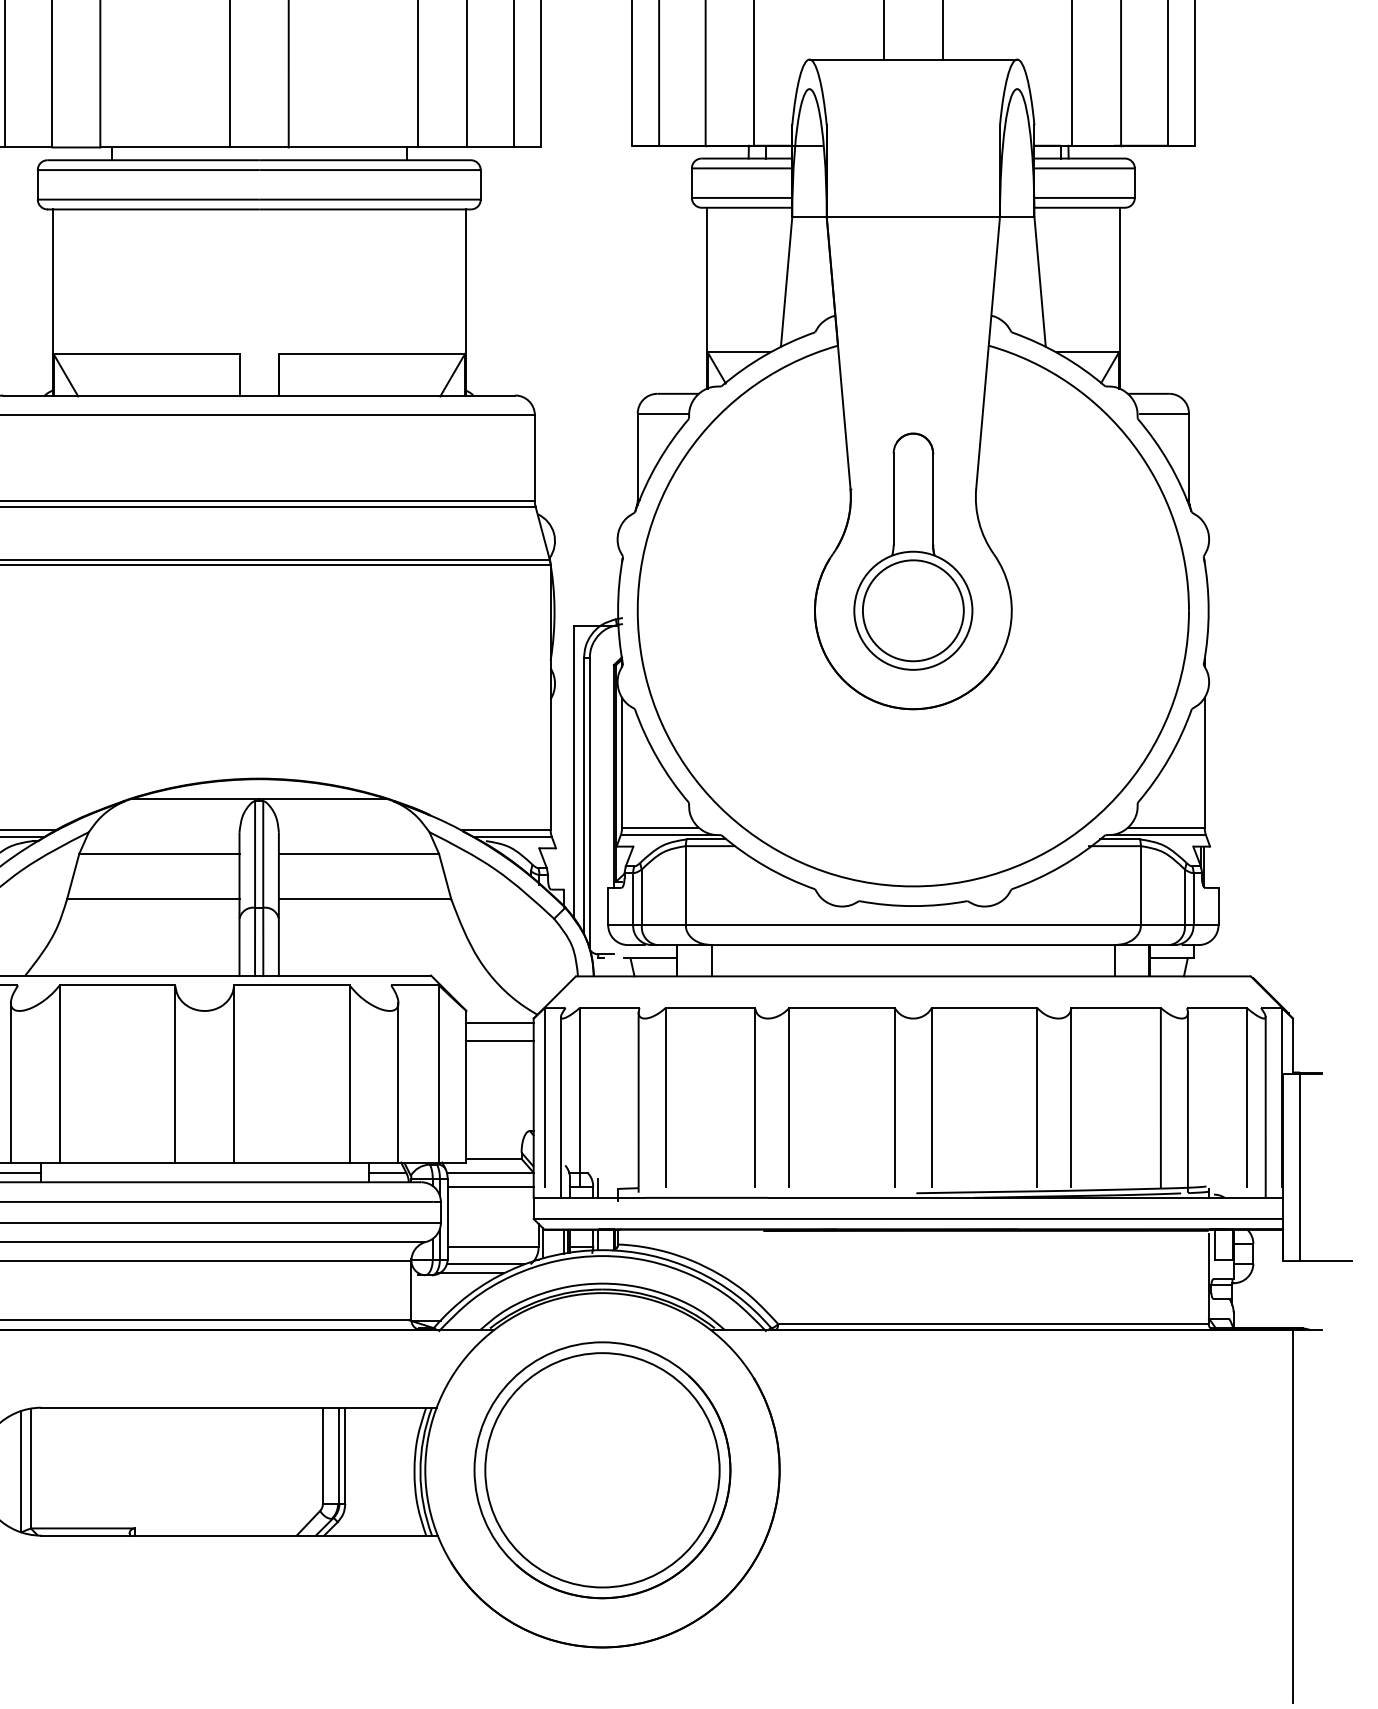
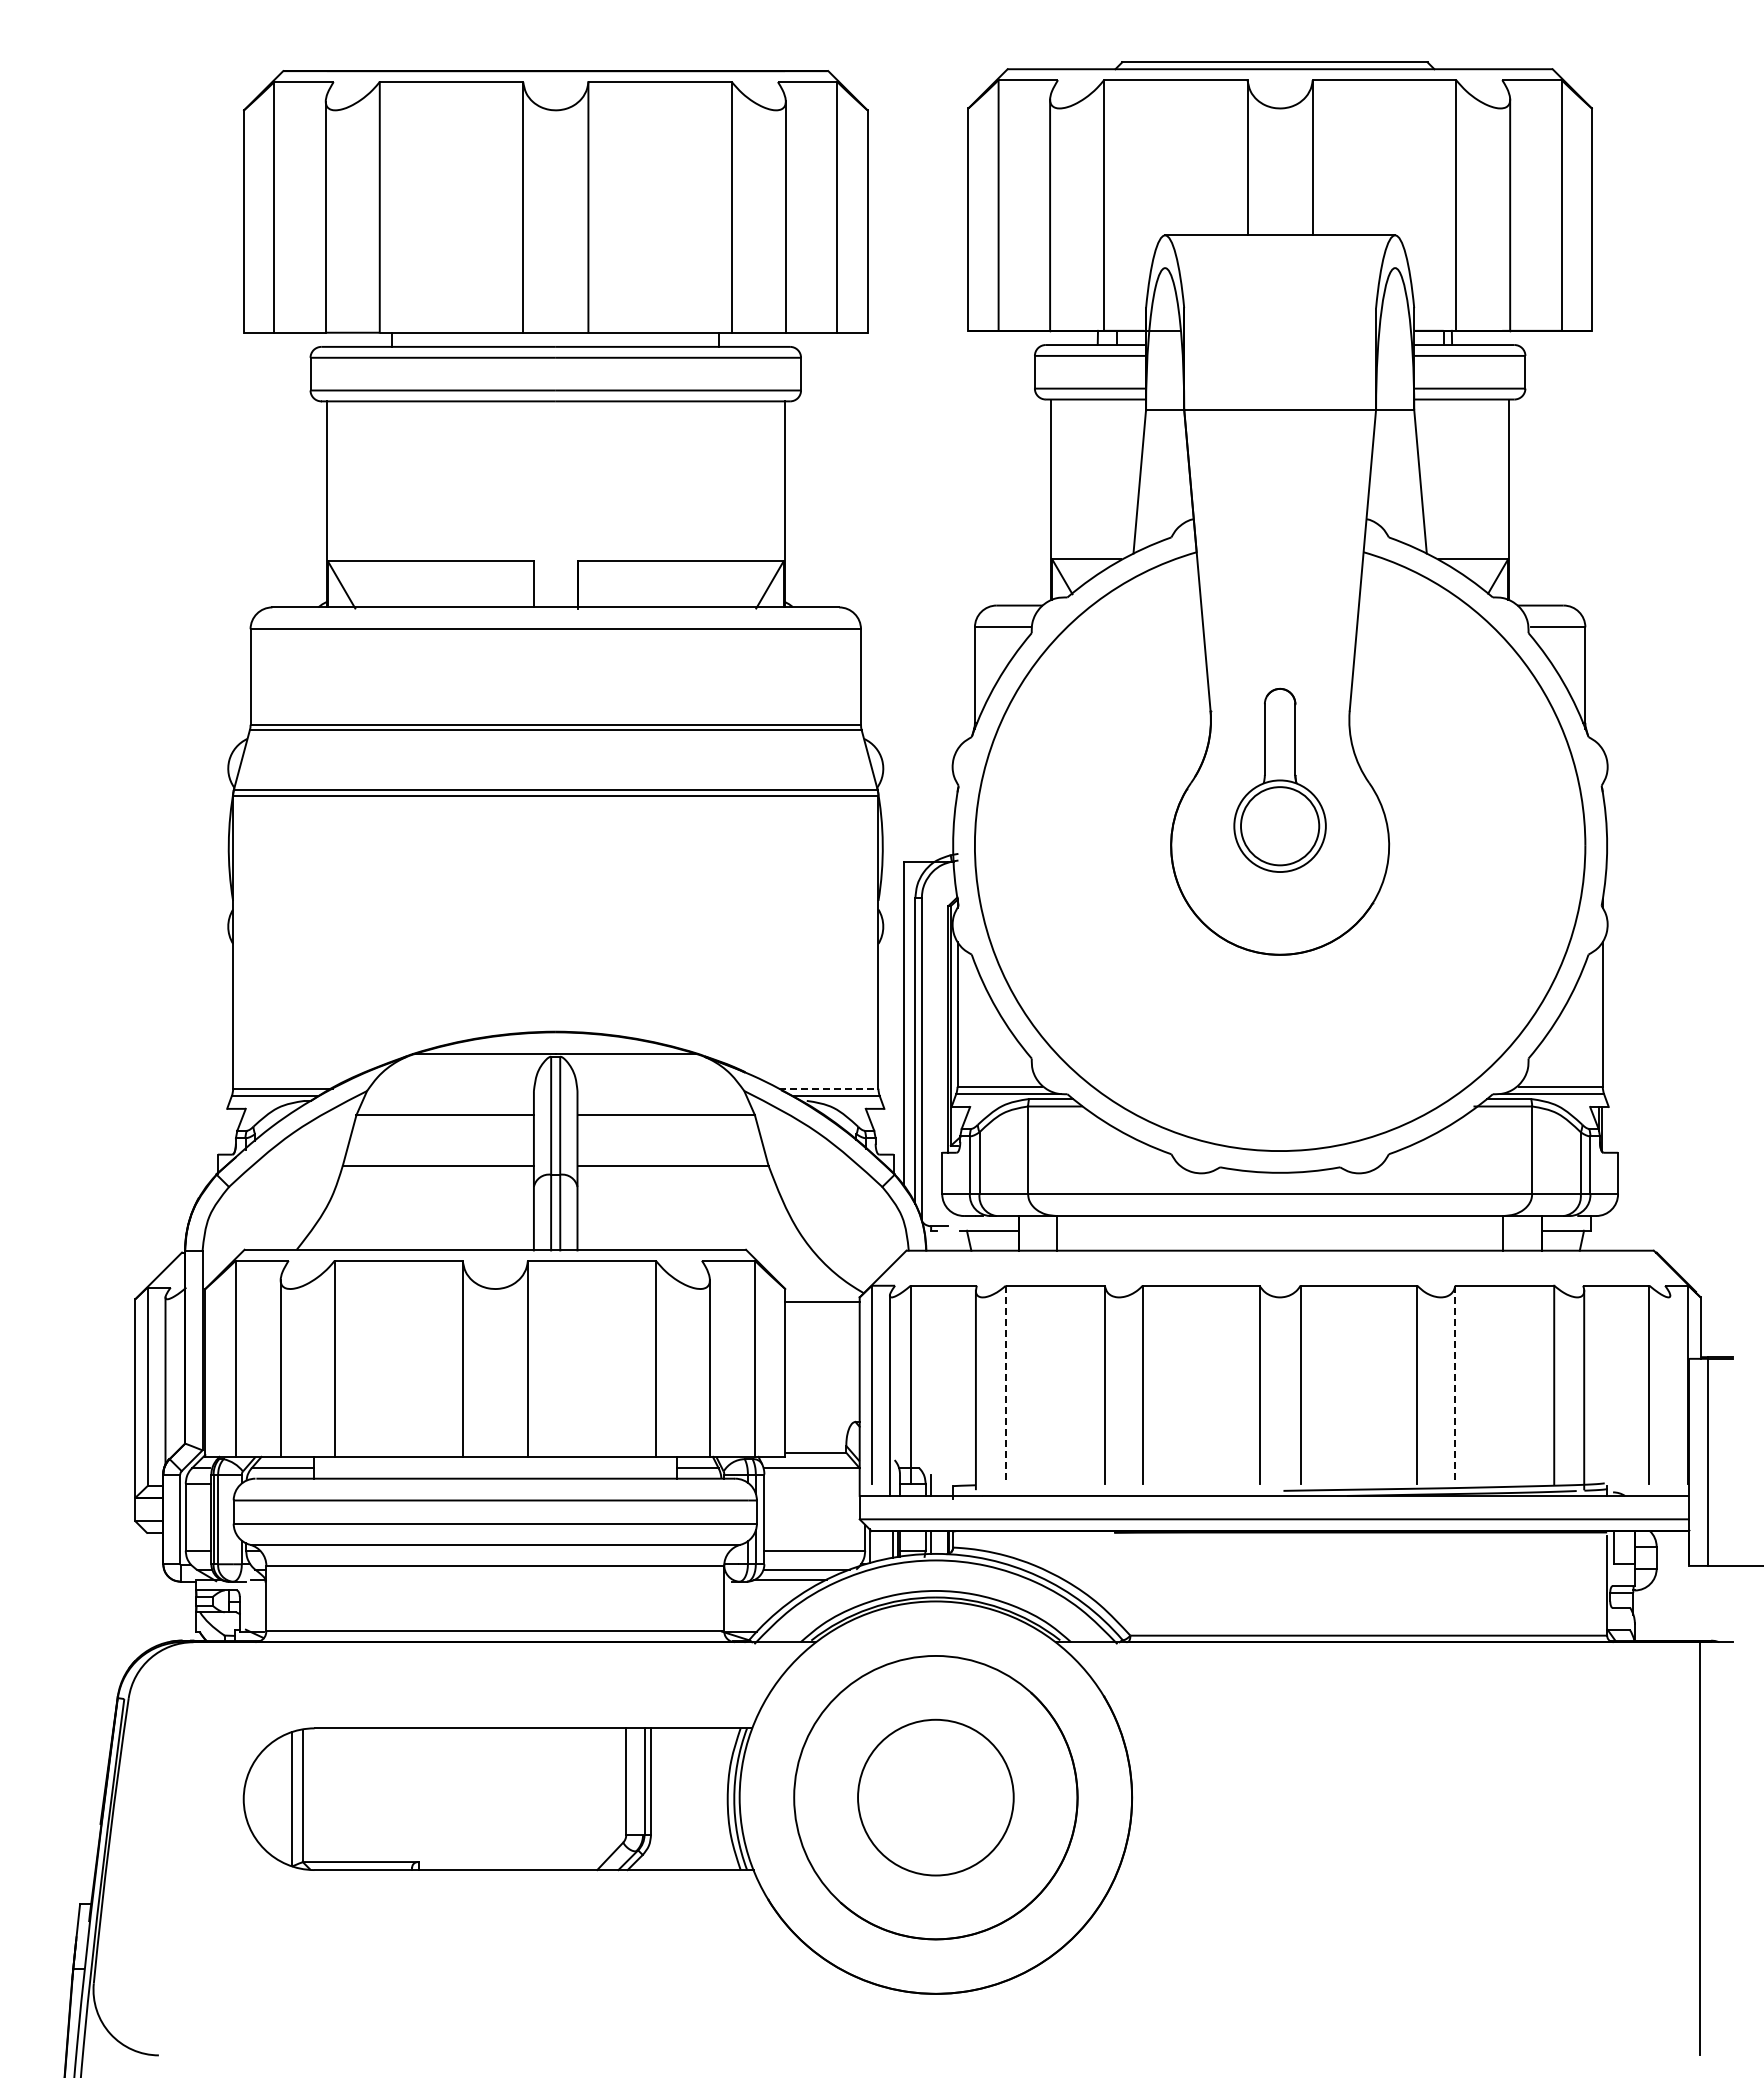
part: (912, 551) -> (1279, 780), size x0.7
line: (505, 829) -> (828, 1088), solid -> dashed
line: (500, 1041) -> (822, 1322), removed
line: (665, 1098) -> (1005, 1385), solid -> dashed
line: (1071, 1098) -> (1455, 1385), solid -> dashed
line: (1265, 1106) -> (1670, 1394), removed
line: (490, 1186) -> (811, 1483), removed
circle: (602, 1470) -> (935, 1797), size x0.6

